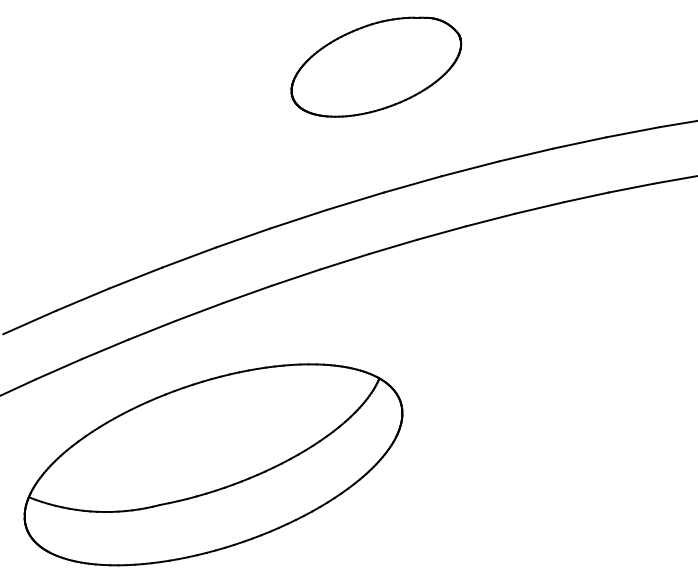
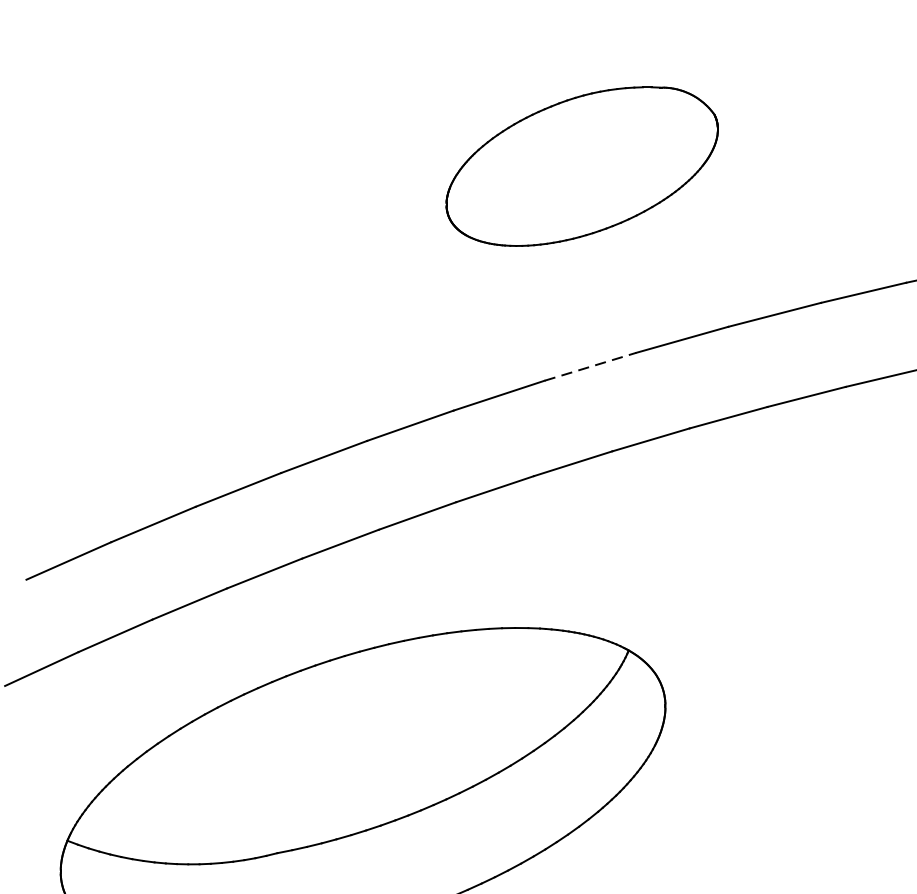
part: (376, 66) -> (582, 165), moved
line: (355, 201) -> (590, 367), solid -> dashed

